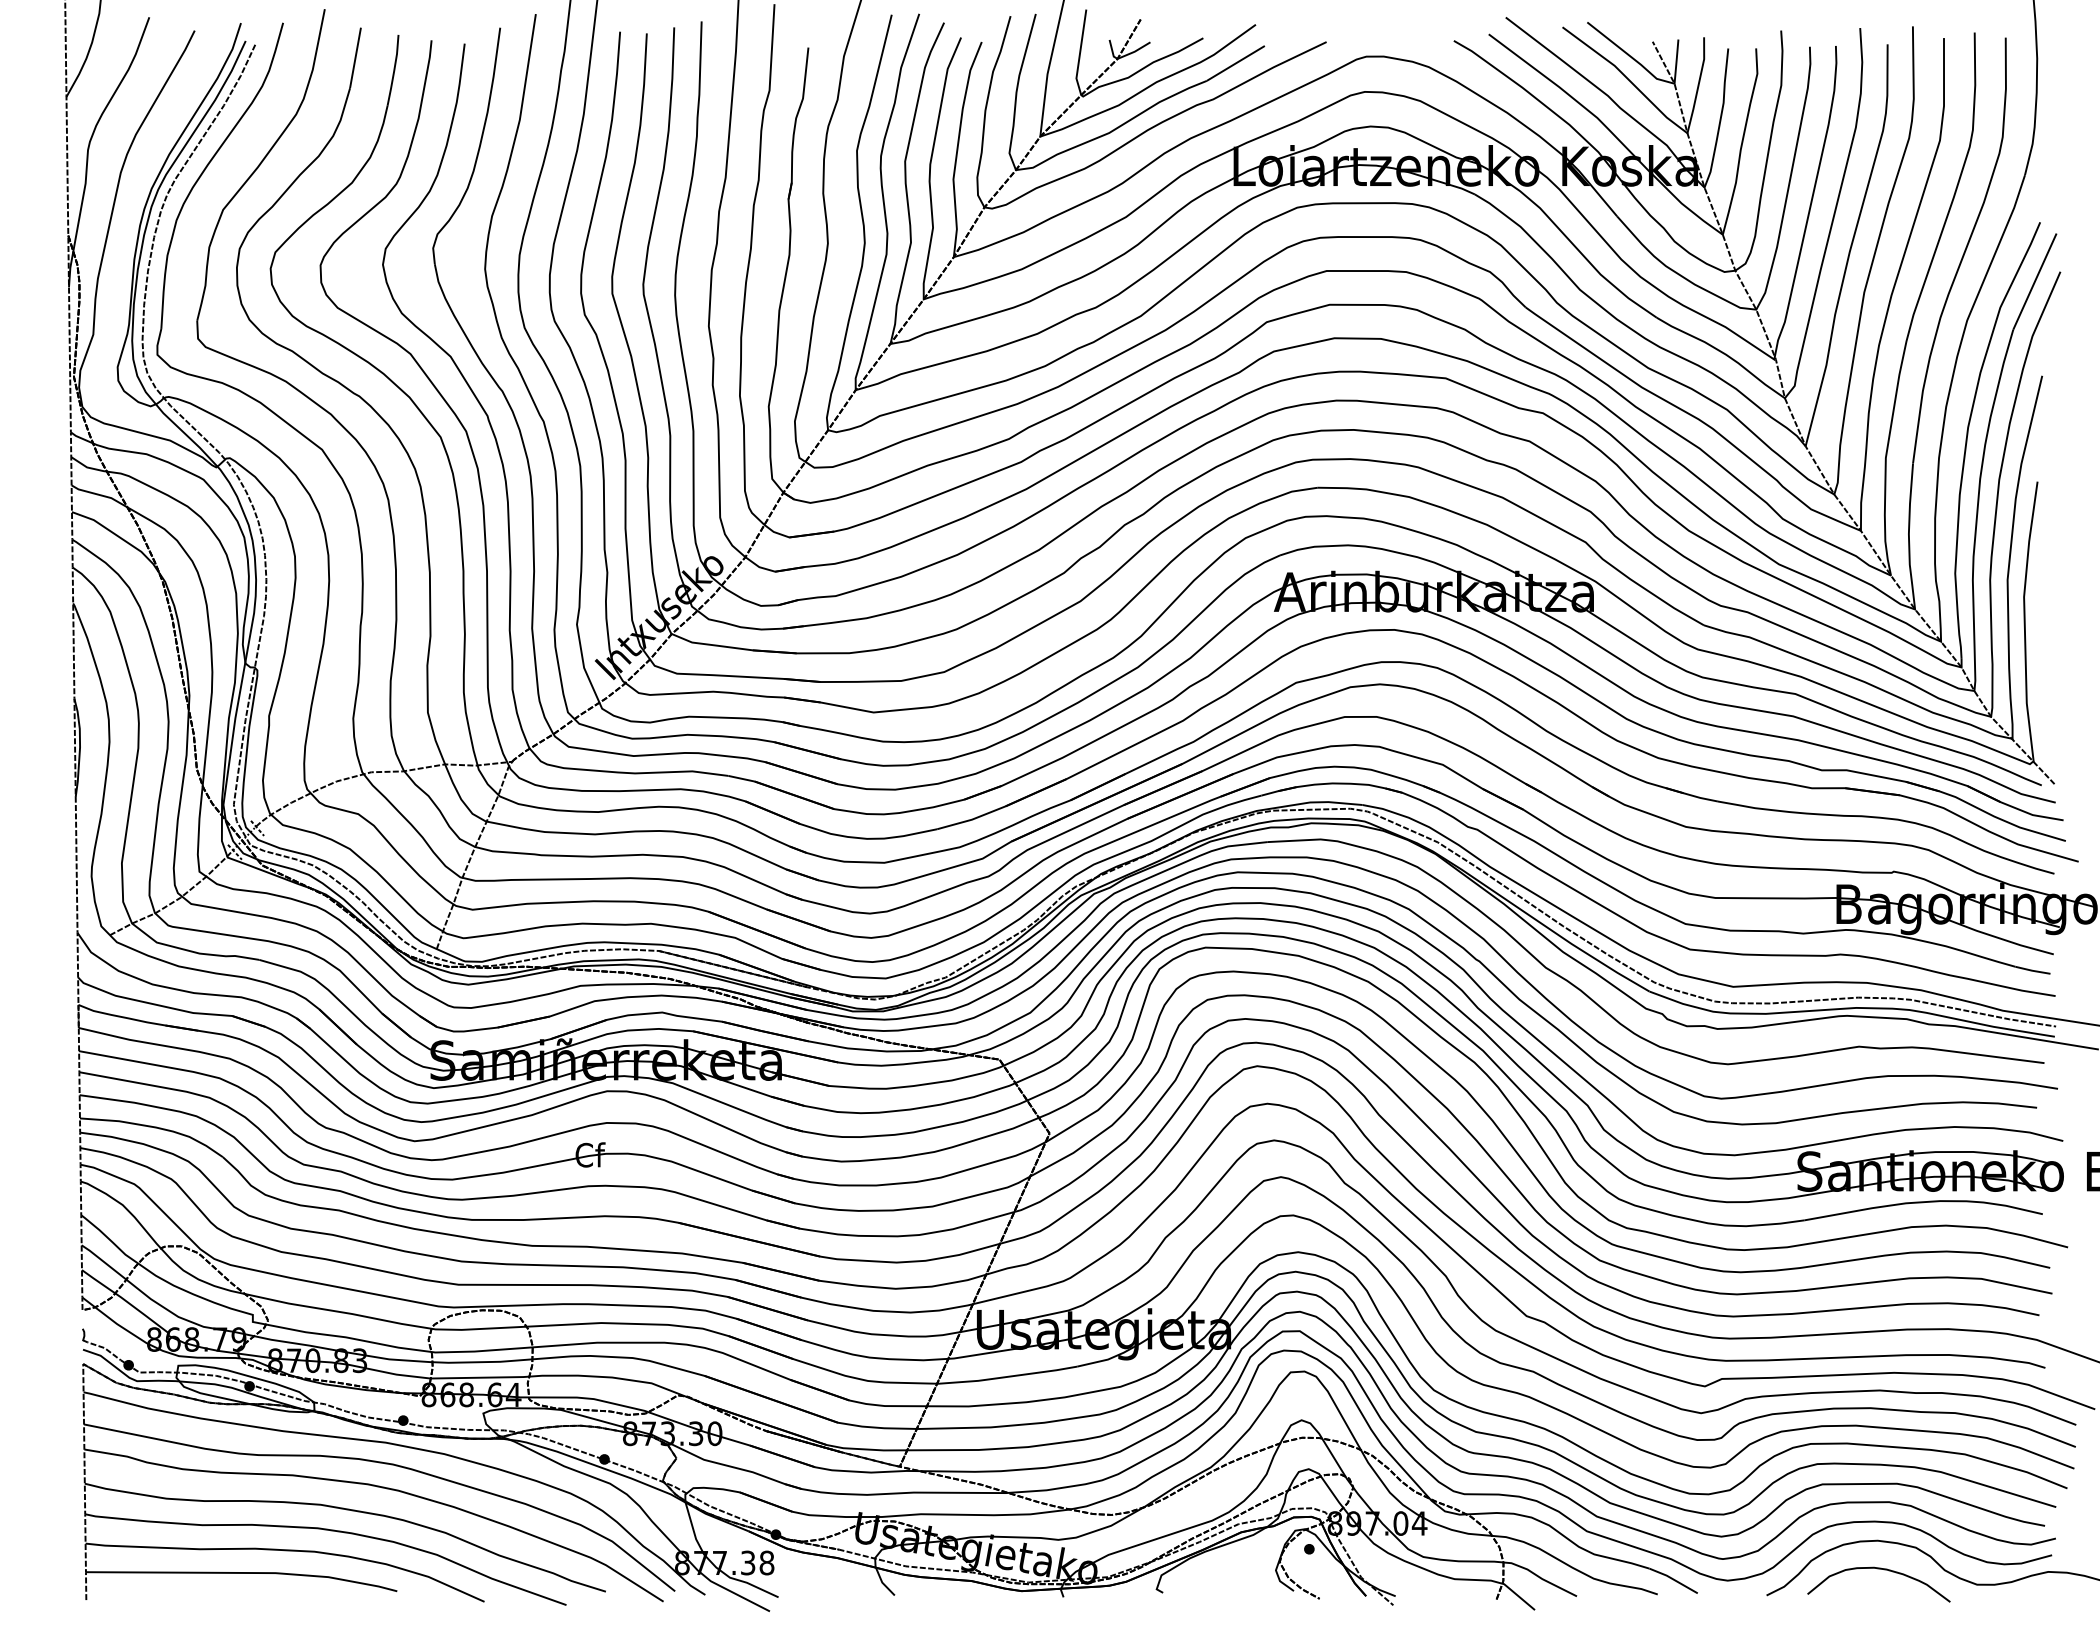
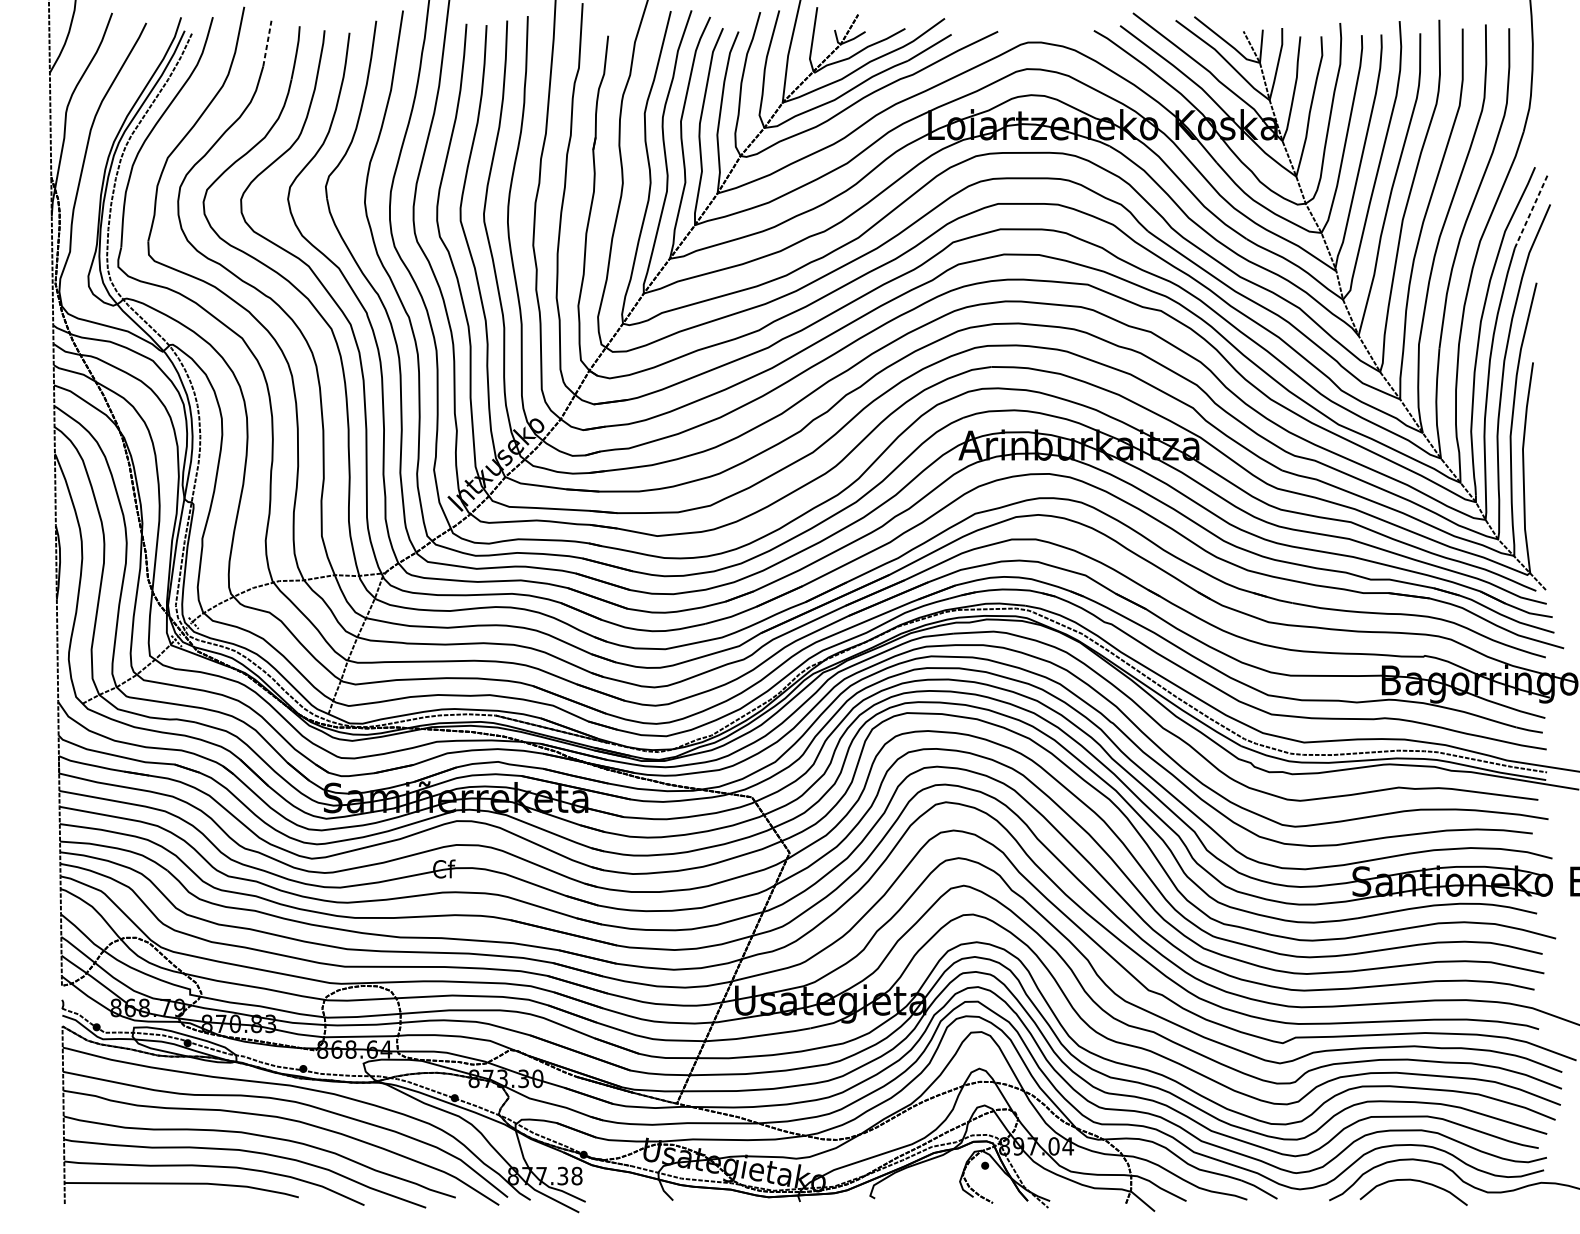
line: (355, 57) -> (267, 43), solid -> dashed
line: (2034, 281) -> (1530, 211), solid -> dashed

